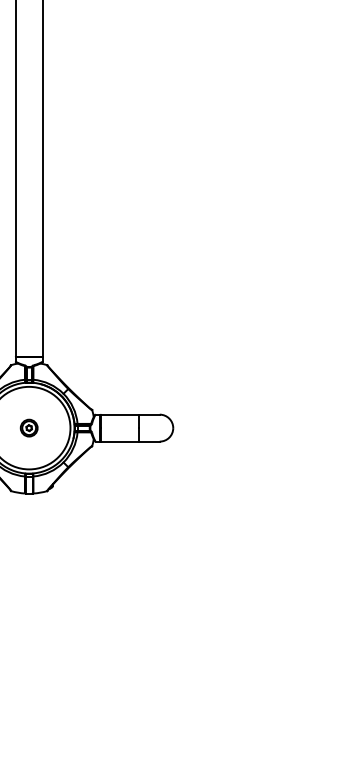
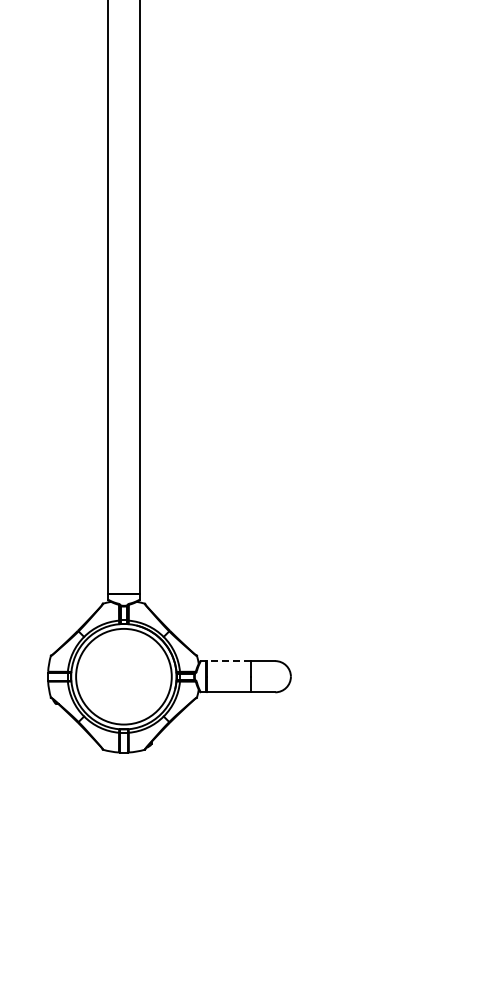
line: (119, 415) -> (228, 661), solid -> dashed
part: (28, 427) -> (123, 676), removed

